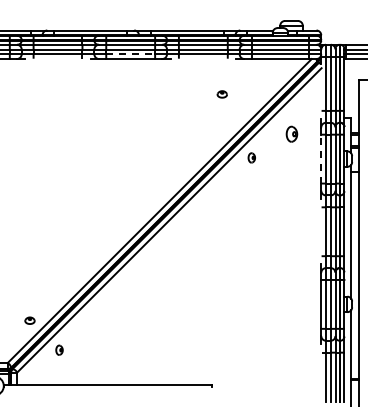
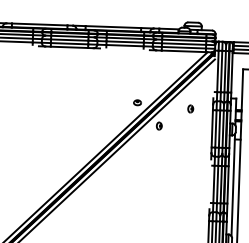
line: (131, 54) -> (70, 43), dashed -> solid
part: (221, 94) -> (136, 102), moved
part: (292, 133) -> (191, 108), size x0.62
line: (321, 158) -> (212, 128), dashed -> solid

